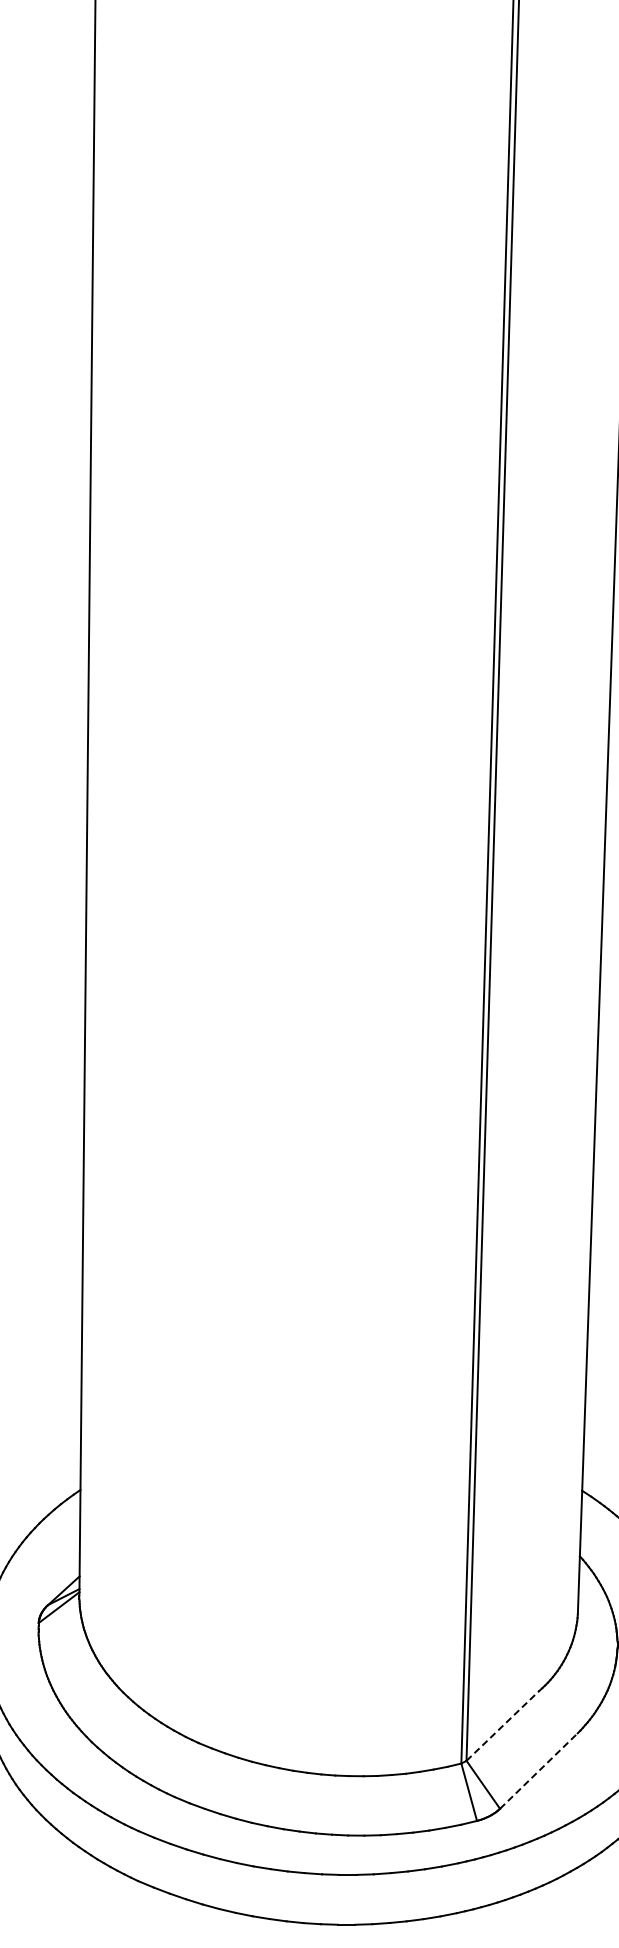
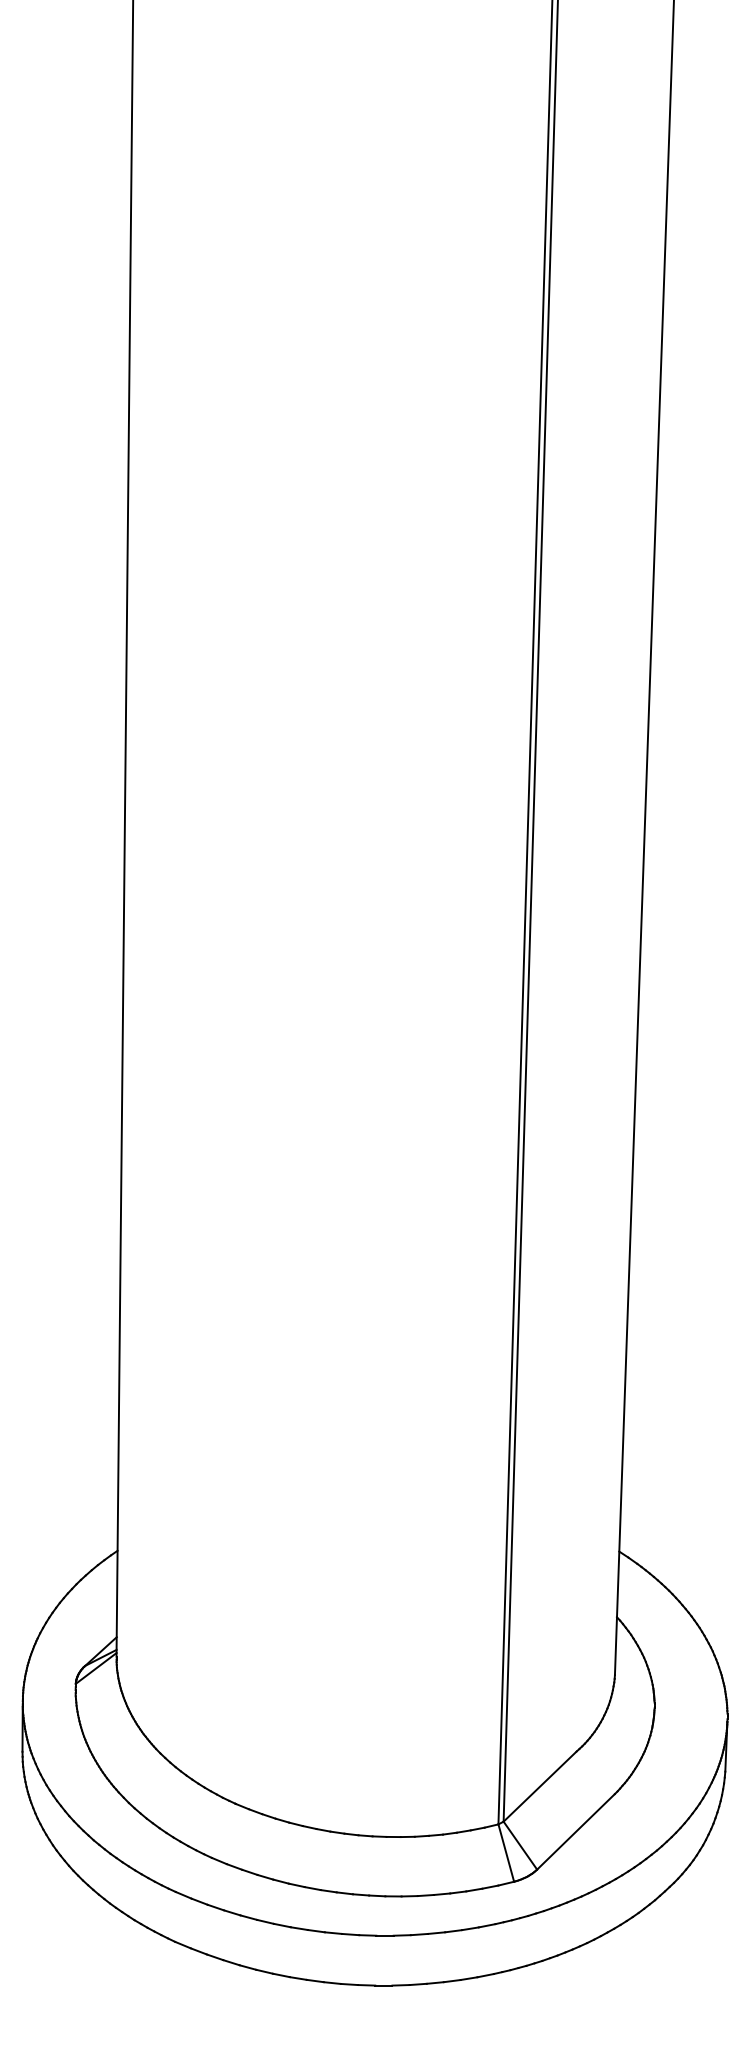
line: (503, 1725) -> (540, 1786), dashed -> solid
line: (539, 1770) -> (576, 1831), dashed -> solid

